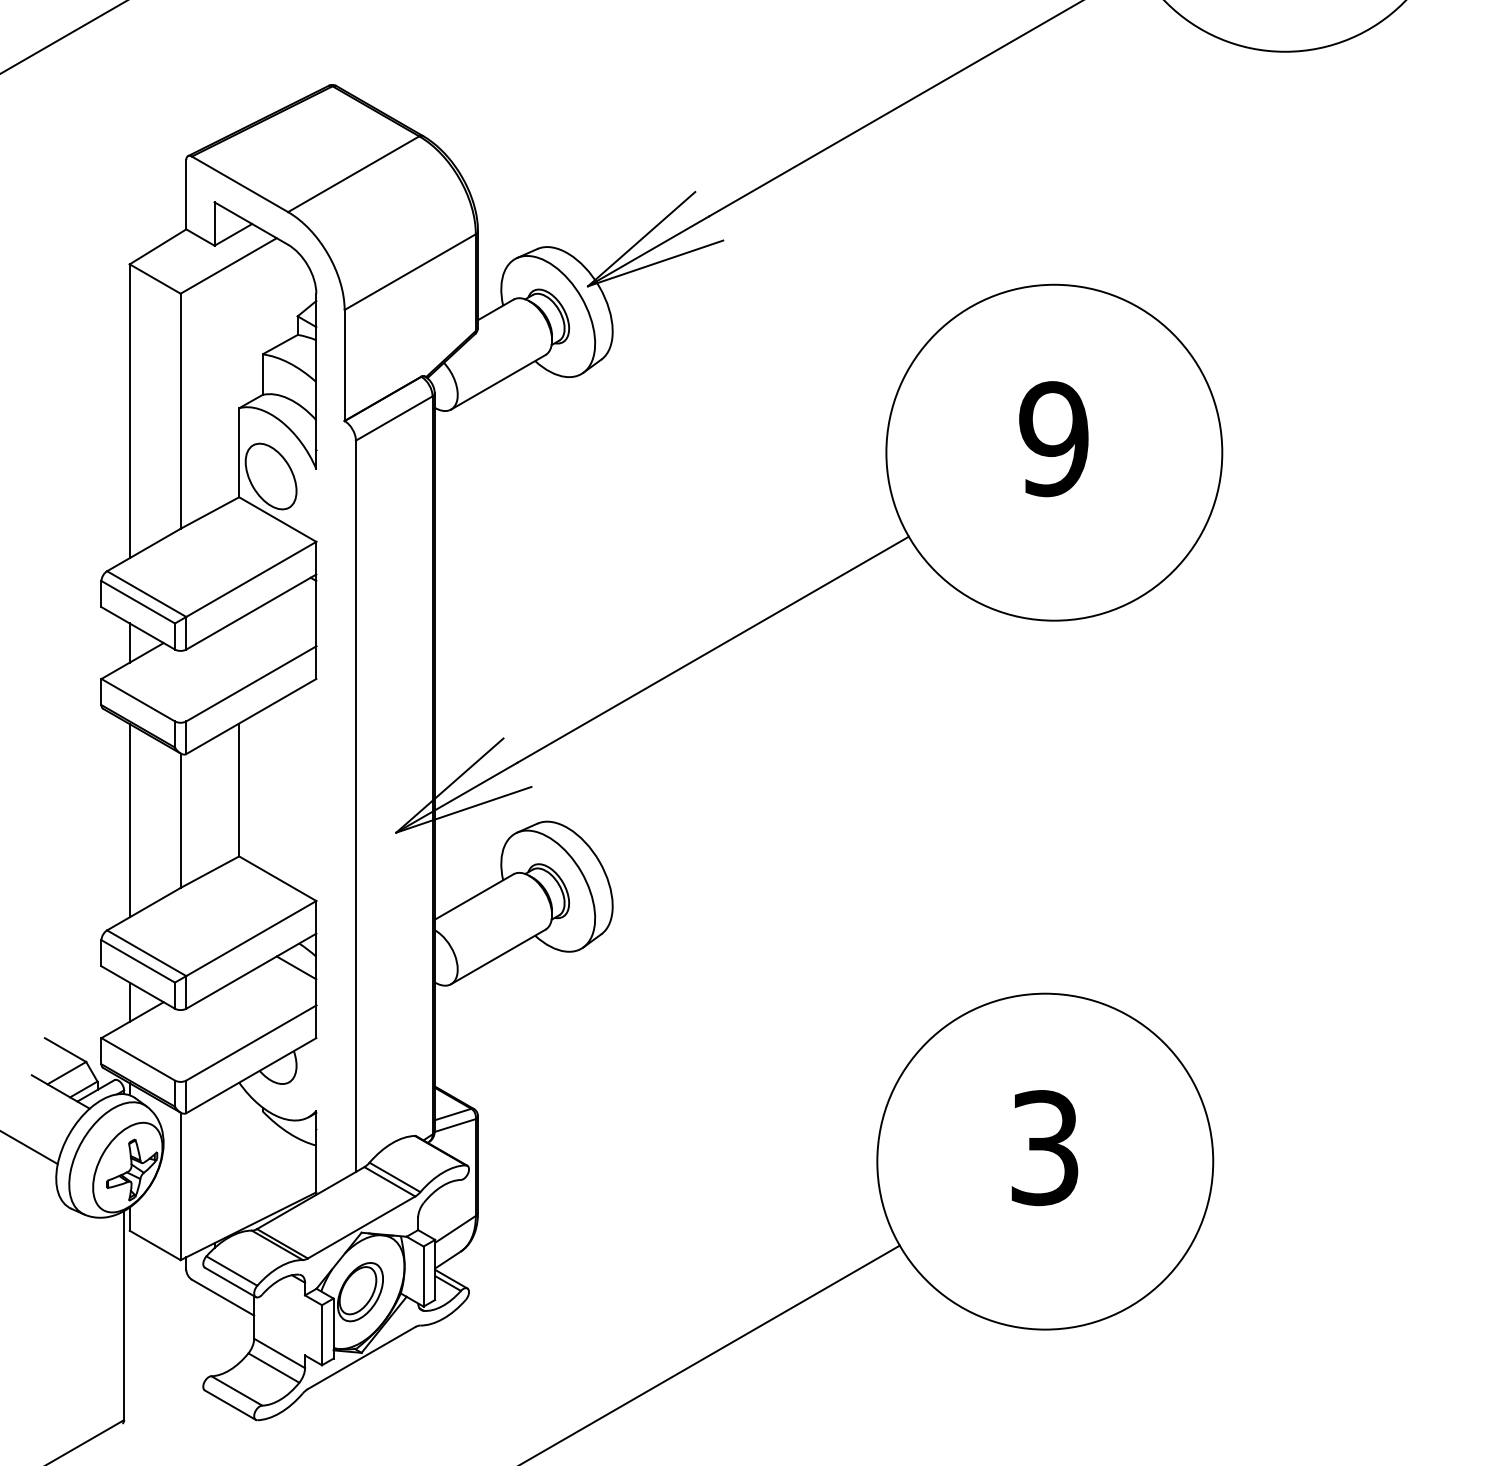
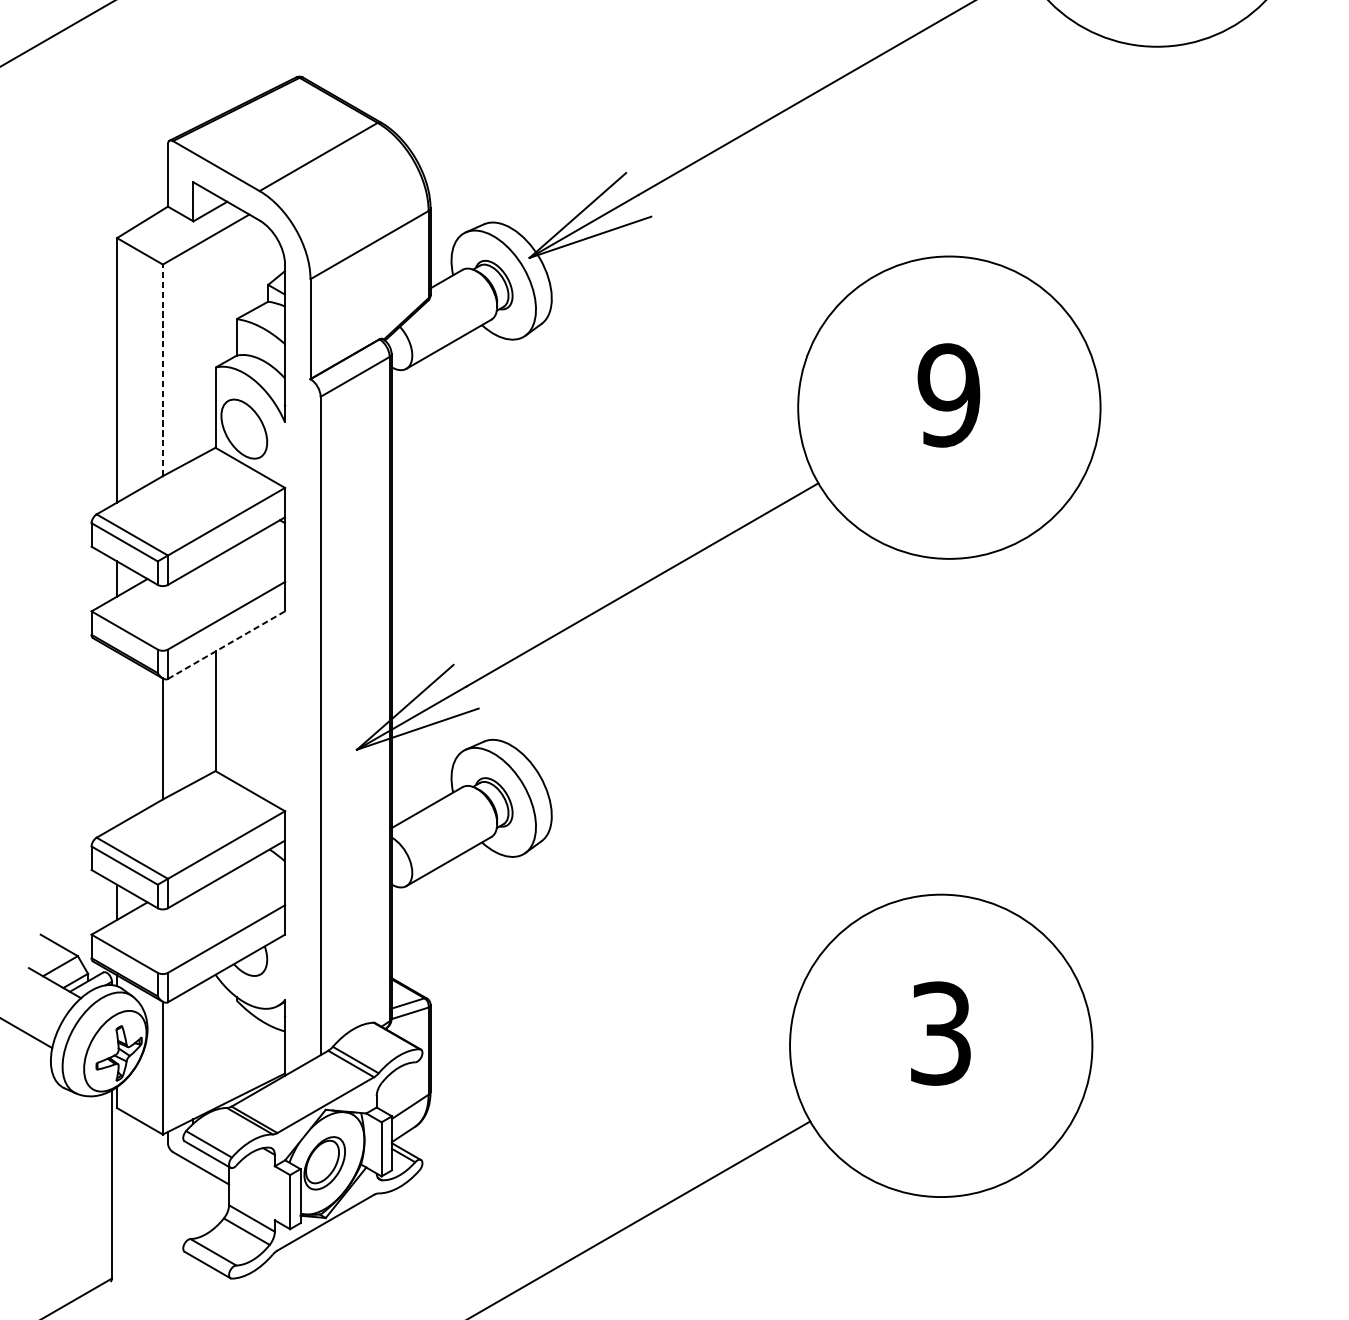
line: (180, 411) -> (162, 370), solid -> dashed
line: (251, 716) -> (226, 645), solid -> dashed
line: (129, 820) -> (116, 738), removed
line: (296, 967) -> (267, 871), removed

